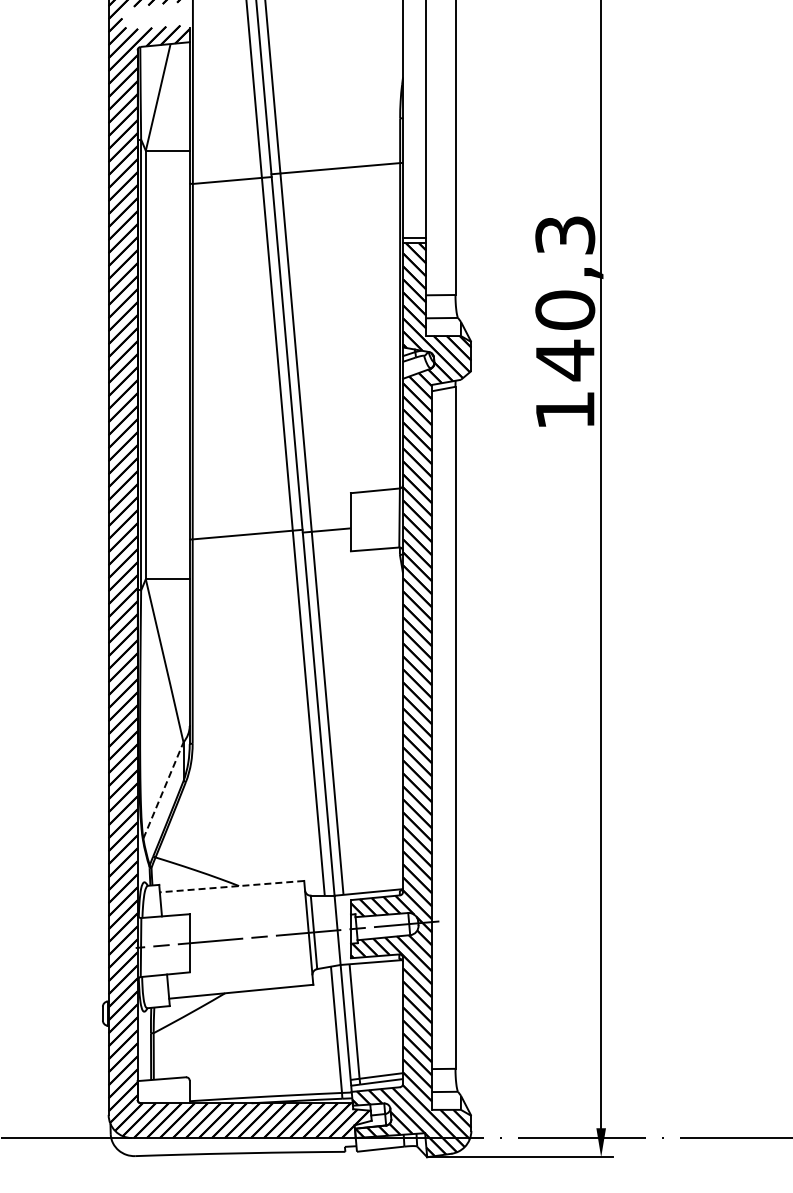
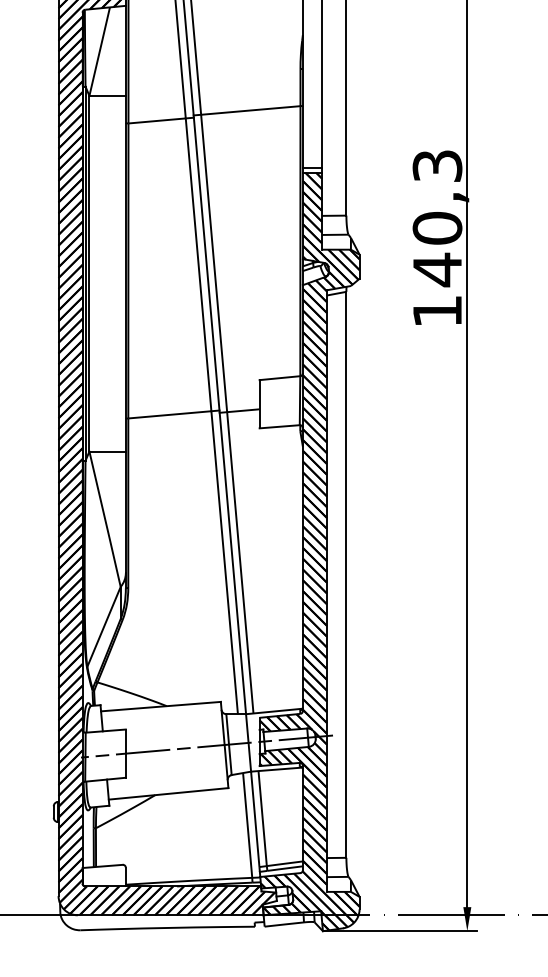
line: (163, 790) -> (104, 626), dashed -> solid
line: (231, 886) -> (160, 706), dashed -> solid

